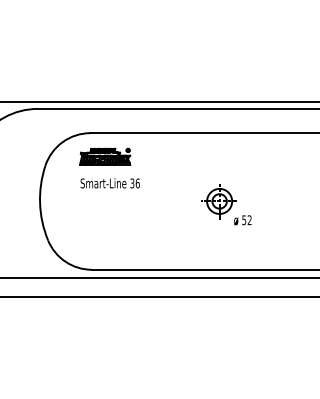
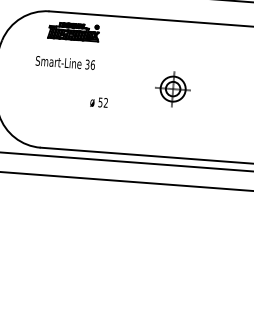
part: (105, 156) -> (74, 31), moved
text: (242, 220) -> (98, 102), moved

